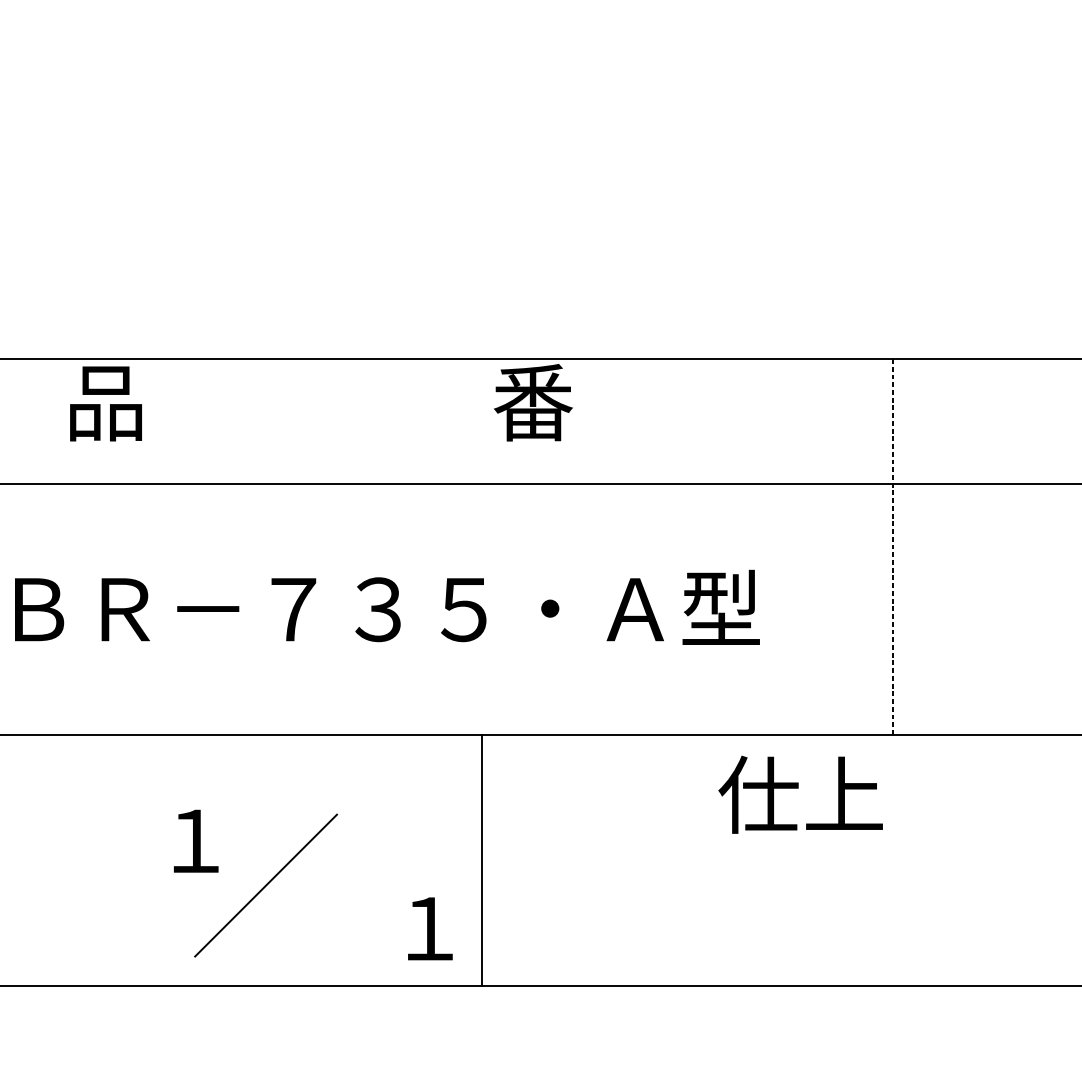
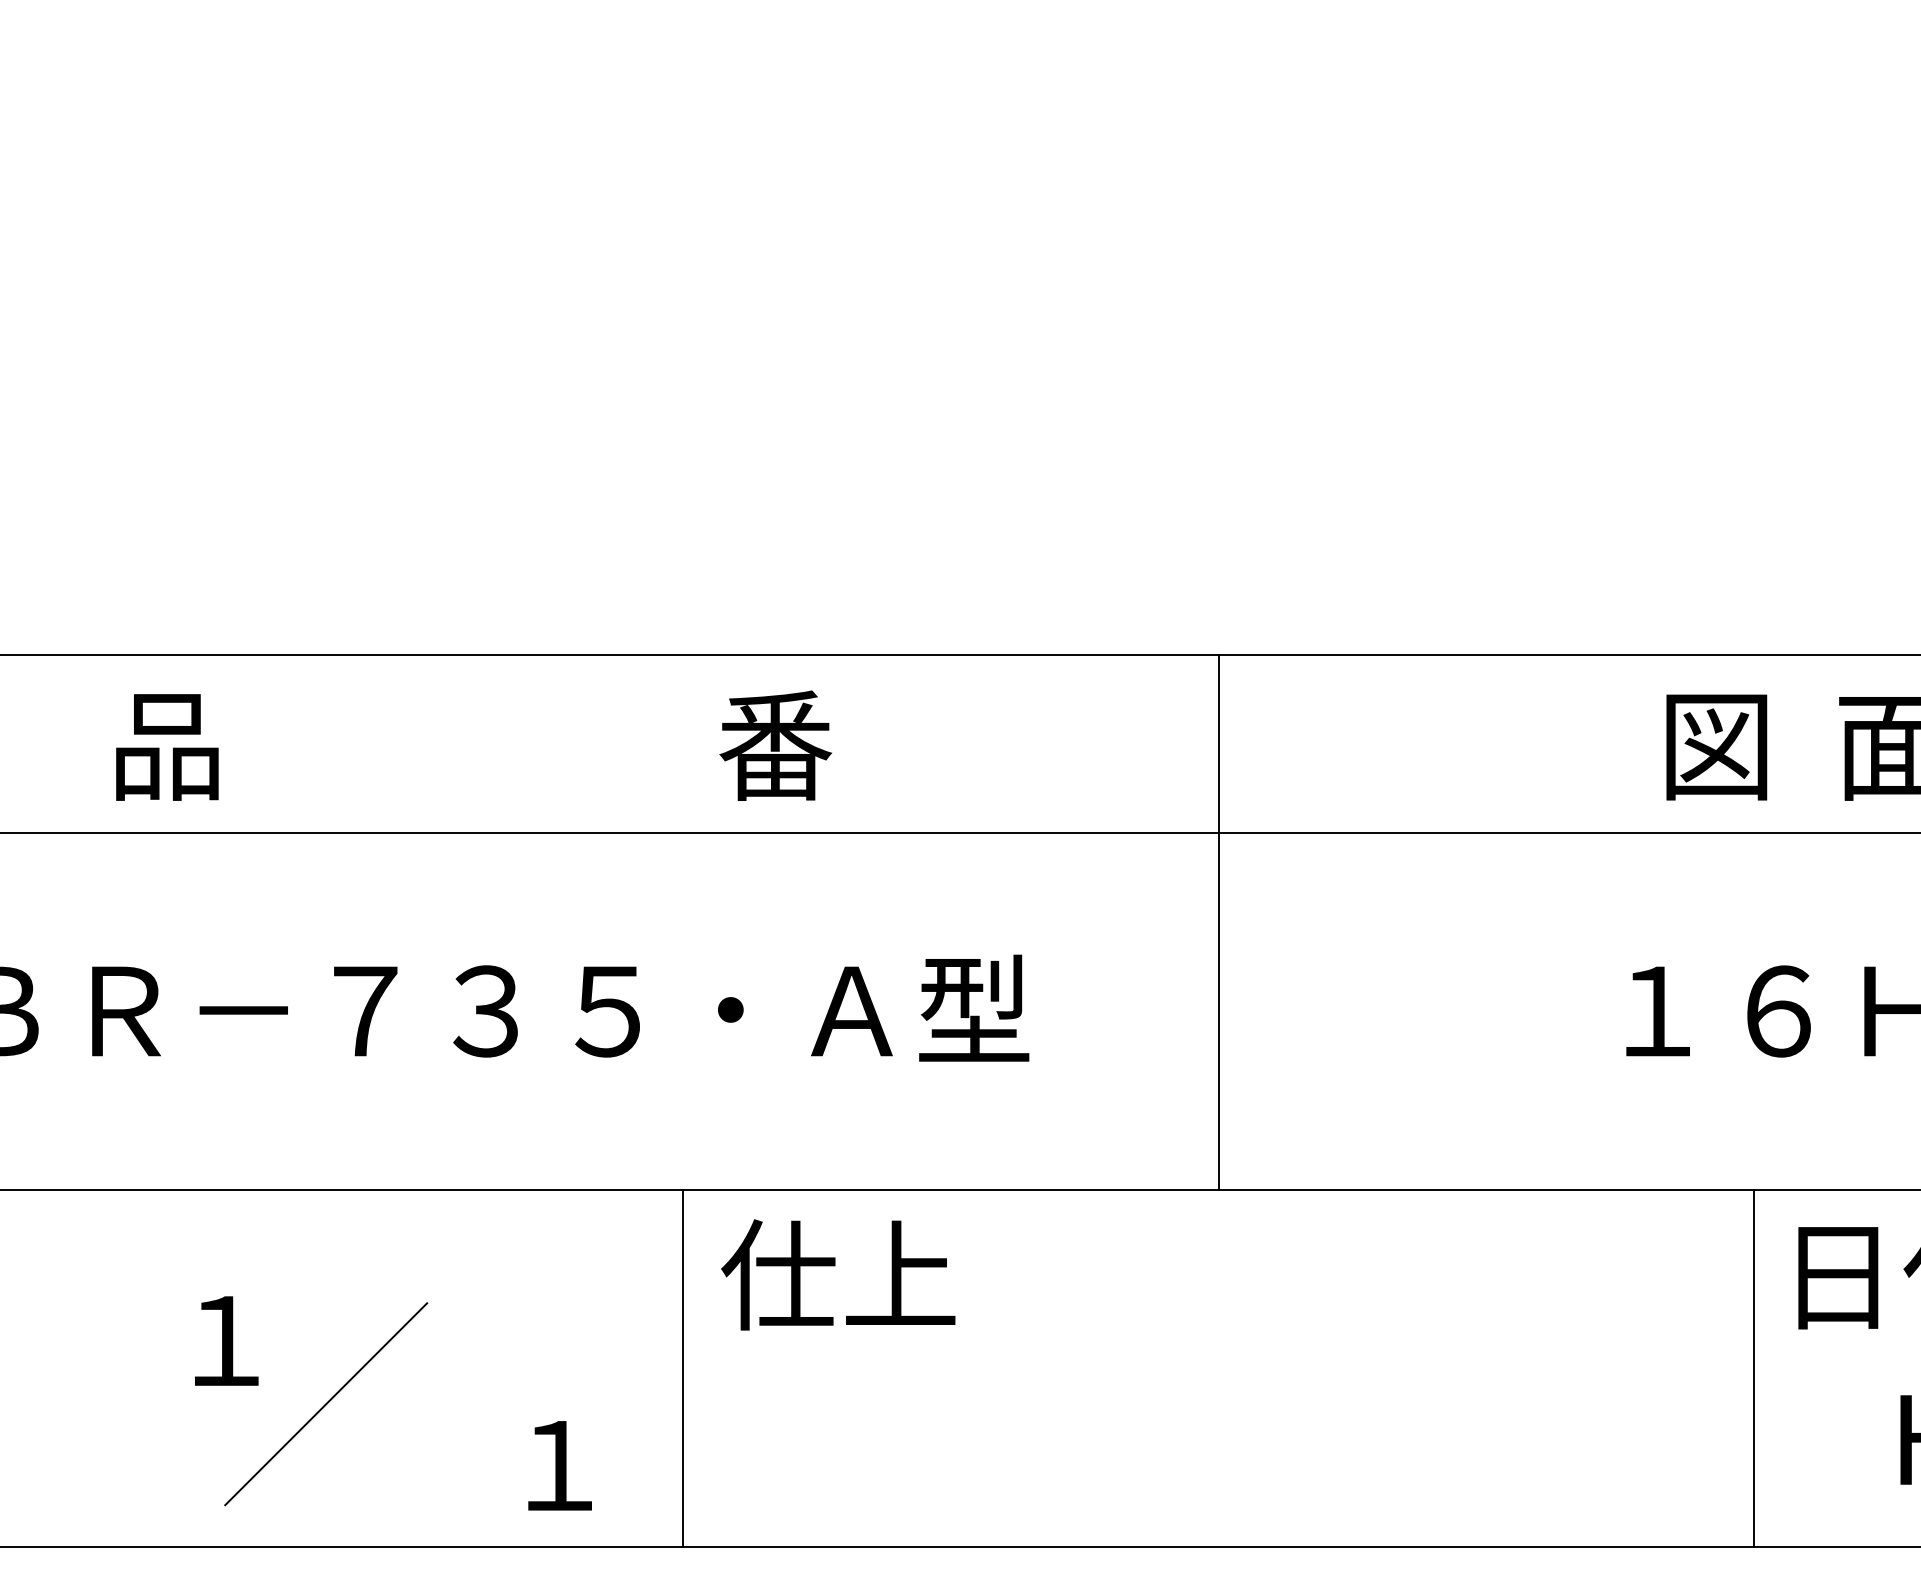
text: (321, 402) -> (474, 745), moved
line: (892, 547) -> (1218, 922), dashed -> solid
text: (800, 794) -> (838, 1274), moved
line: (482, 860) -> (683, 1368), moved

